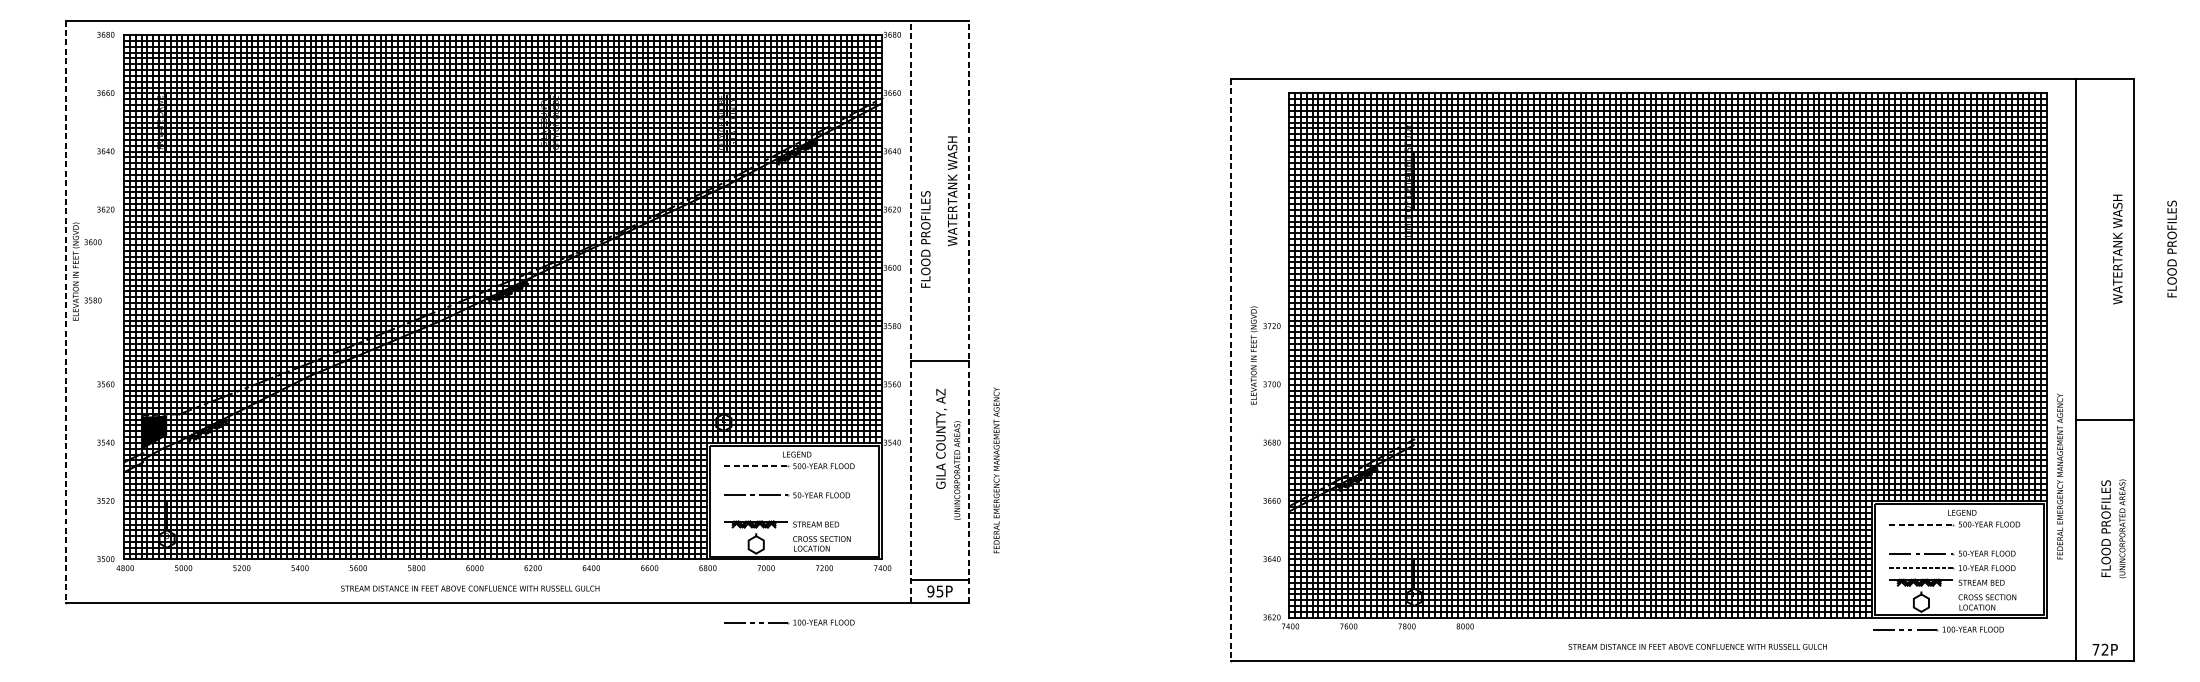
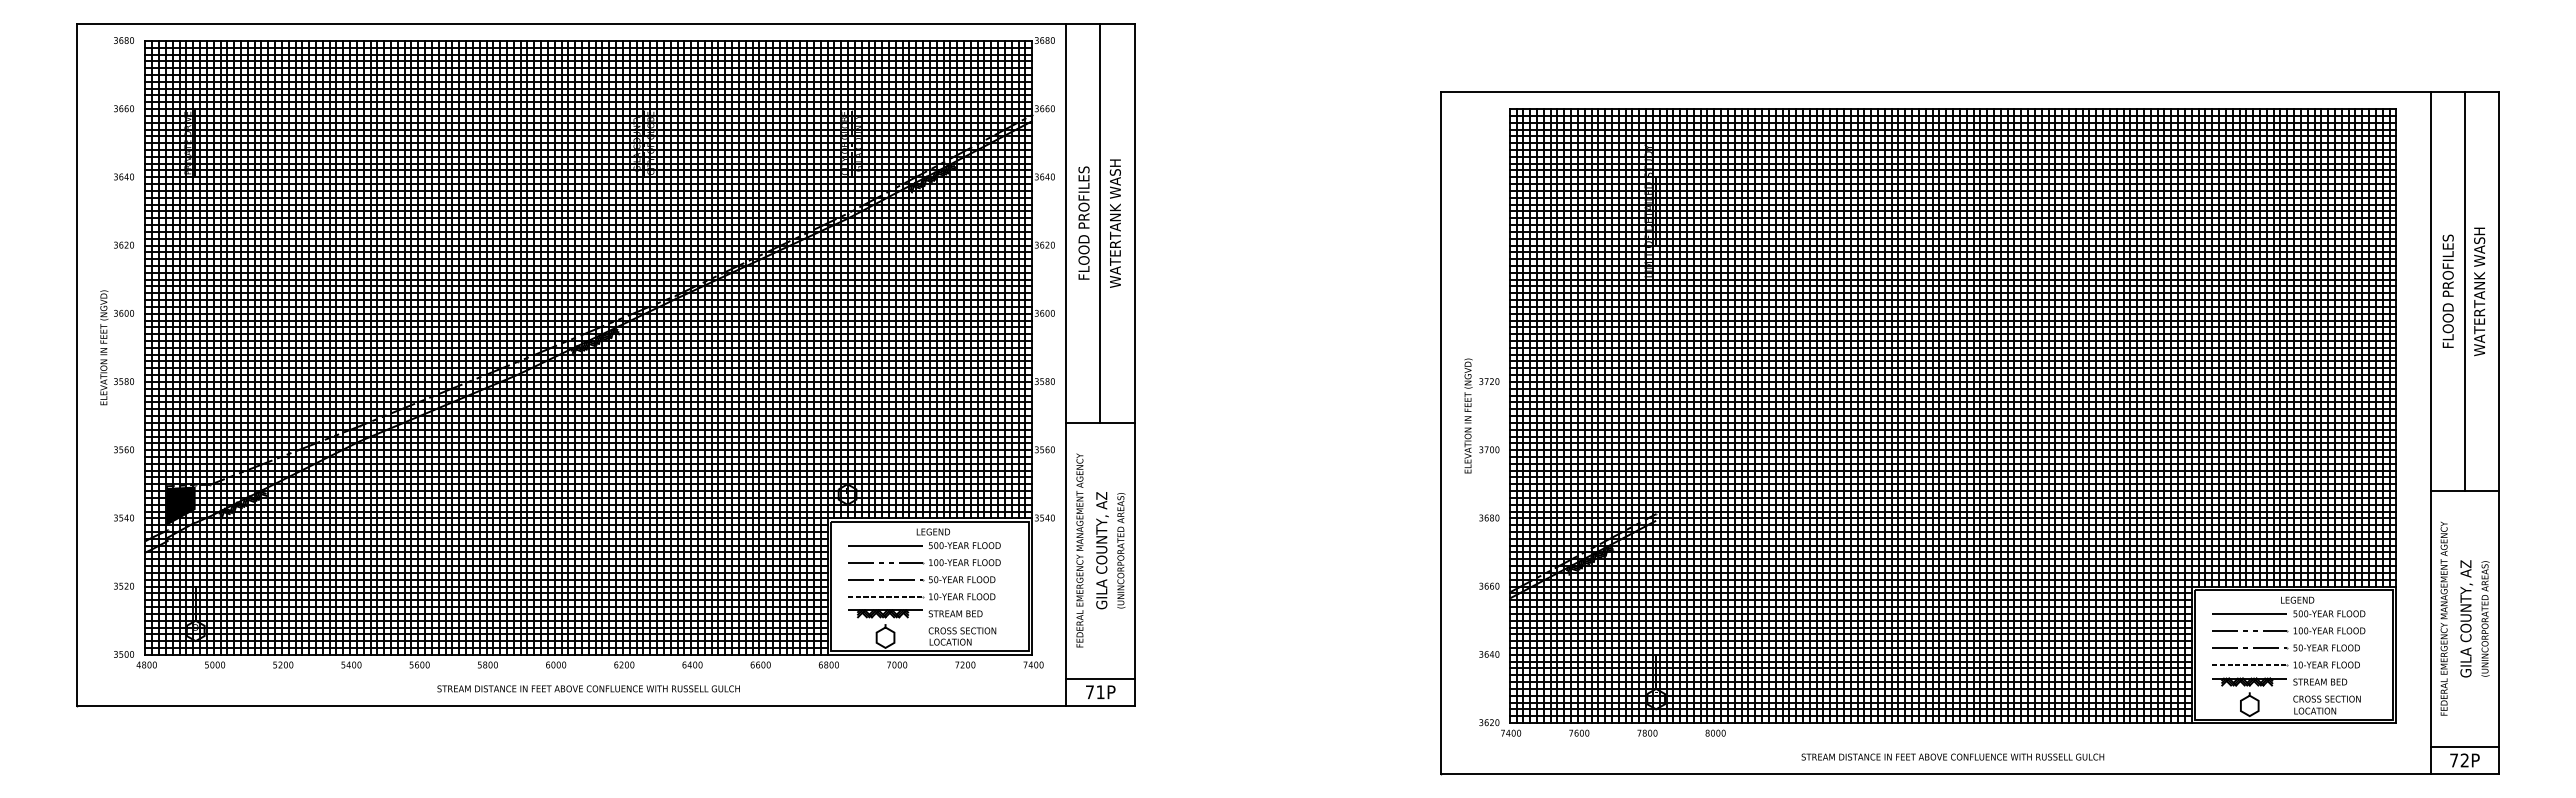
line: (939, 190) -> (1100, 222), added
text: (925, 238) -> (1083, 222), moved
text: (2171, 248) -> (2447, 290), moved
line: (2104, 249) -> (2464, 291), added
text: (87, 271) -> (117, 347), moved
line: (910, 311) -> (1066, 364), dashed -> solid
line: (968, 311) -> (1134, 364), dashed -> solid
line: (66, 312) -> (77, 365), dashed -> solid
line: (1231, 370) -> (1441, 433), dashed -> solid
text: (941, 438) -> (1102, 550), moved
line: (757, 466) -> (886, 545), dashed -> solid
text: (996, 470) -> (1079, 550), moved
text: (2059, 476) -> (2443, 618), moved
part: (786, 509) -> (921, 596), added
line: (1922, 524) -> (2250, 613), dashed -> solid
text: (2106, 528) -> (2466, 618), FLOOD PROFILES -> GILA COUNTY, AZ
text: (470, 588) -> (588, 688), moved
text: (934, 591) -> (1094, 692), 95P -> 71P
part: (789, 622) -> (924, 562), moved
part: (1938, 629) -> (2288, 630), moved
line: (2104, 637) -> (2464, 746), added
text: (1697, 646) -> (1952, 756), moved

